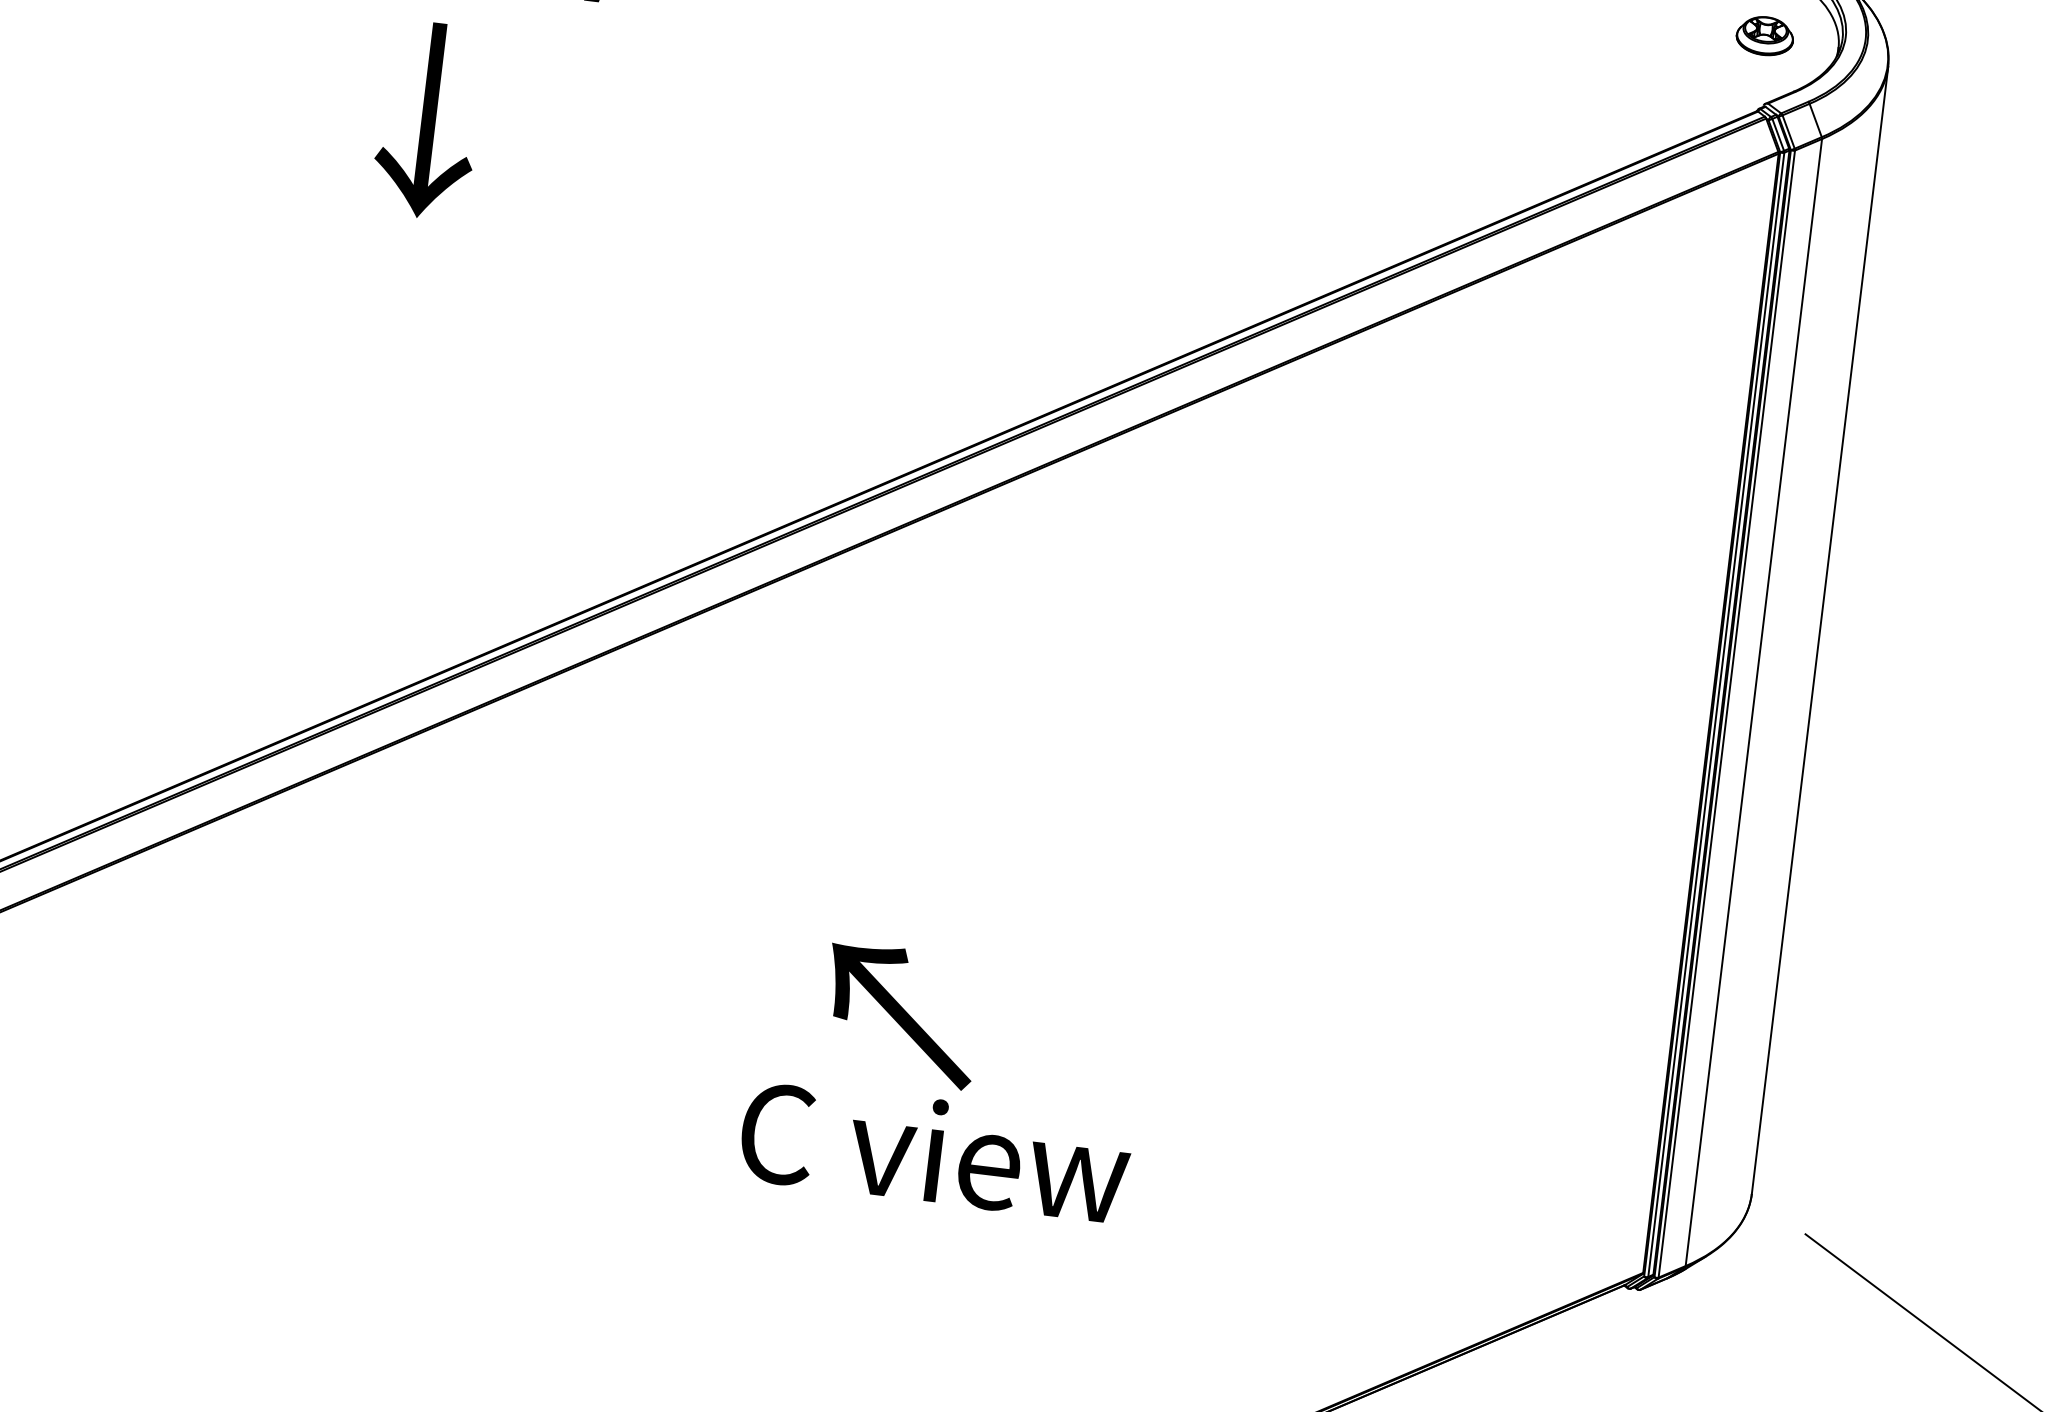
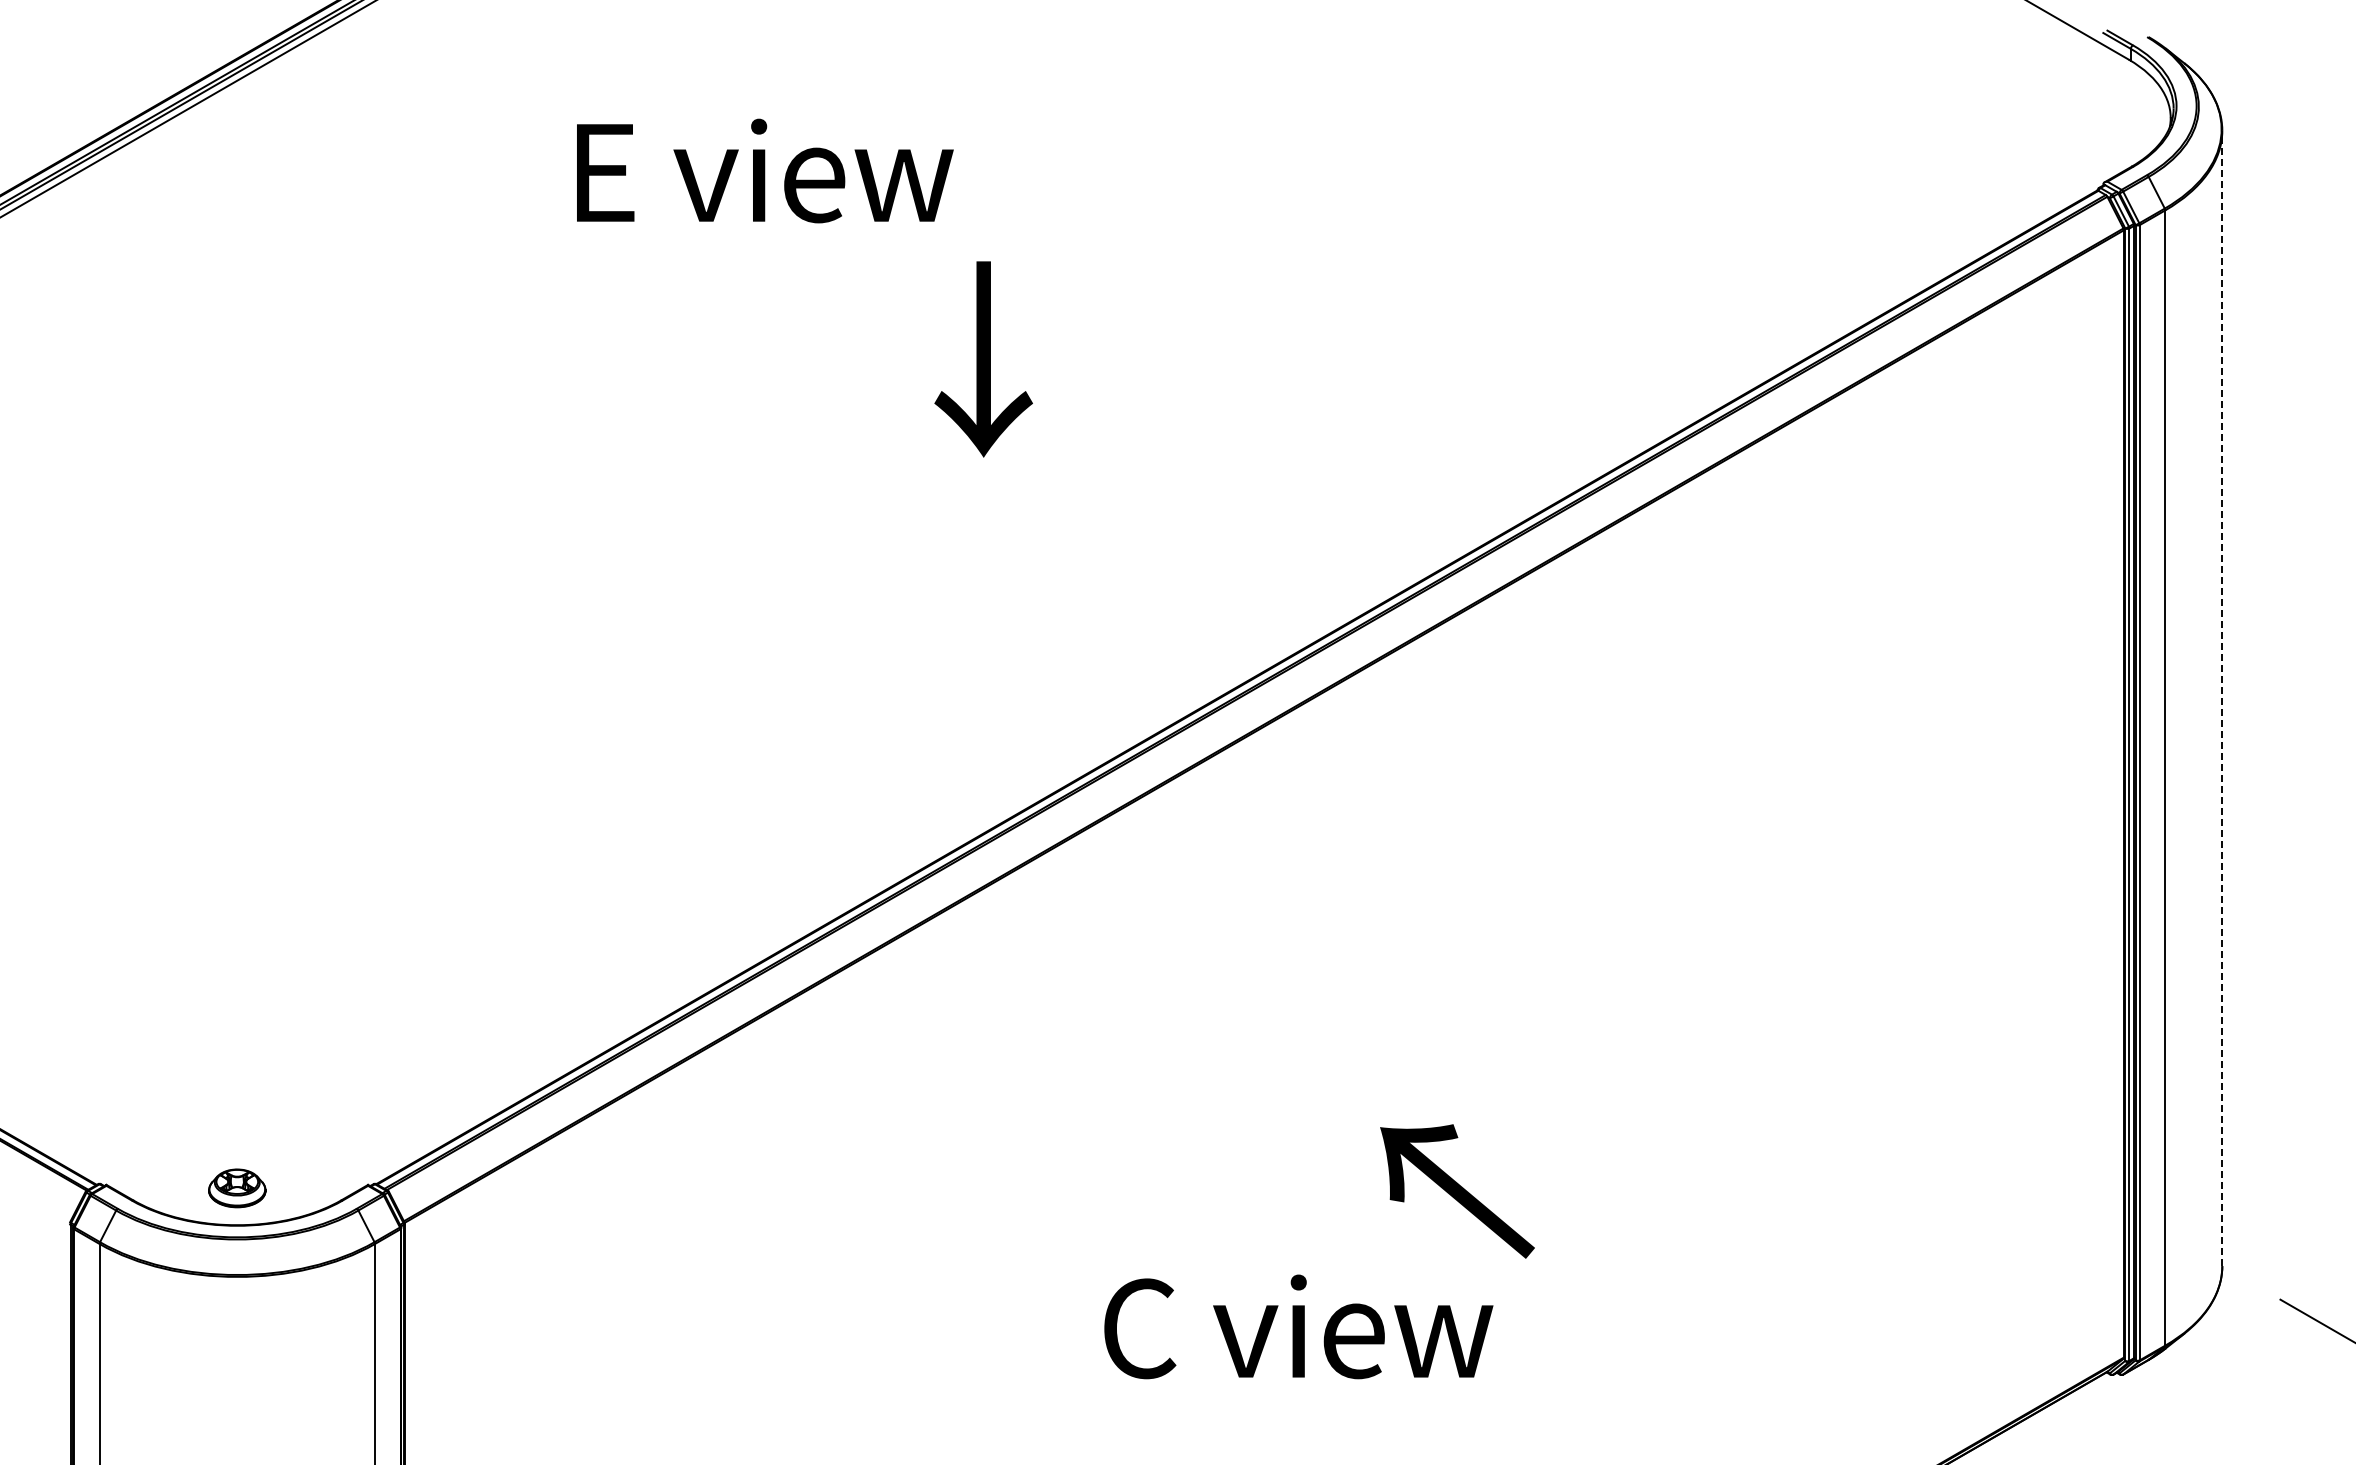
part: (1765, 35) -> (2096, 114), removed
text: (428, 120) -> (983, 359), moved
line: (1820, 630) -> (2222, 698), solid -> dashed
text: (901, 1015) -> (1457, 1191), moved
text: (935, 1150) -> (1298, 1326), moved

